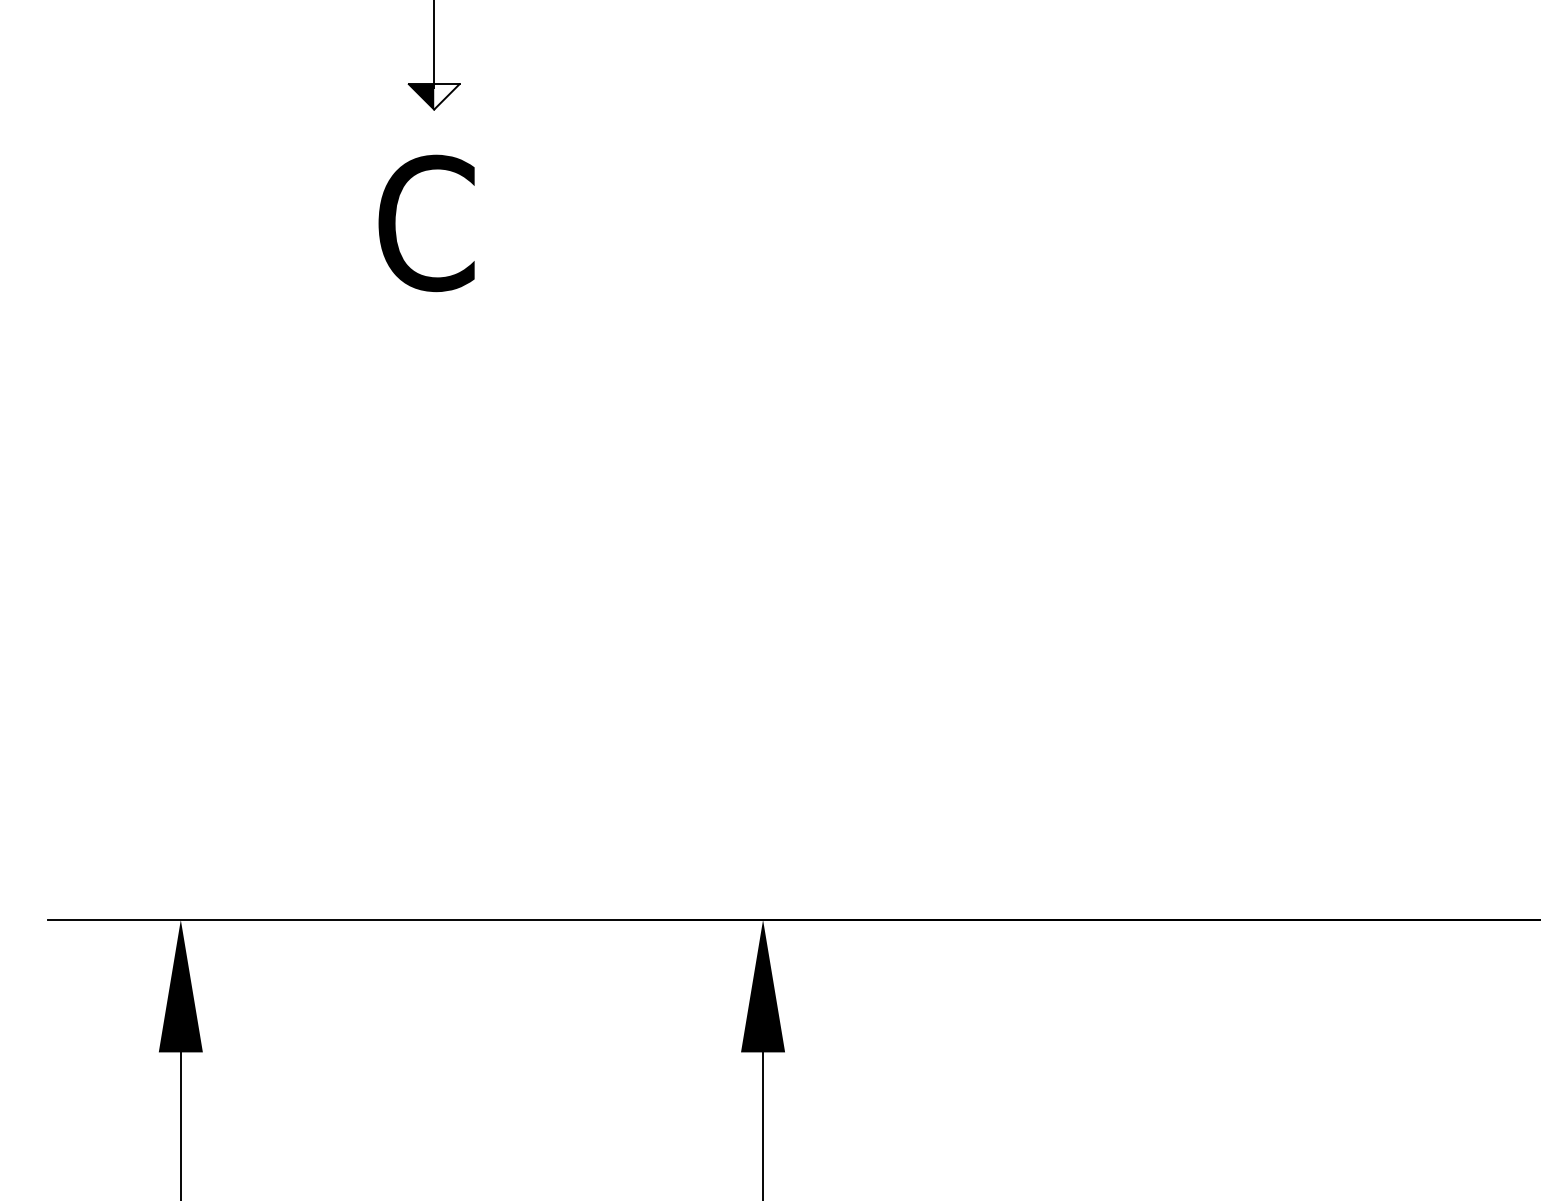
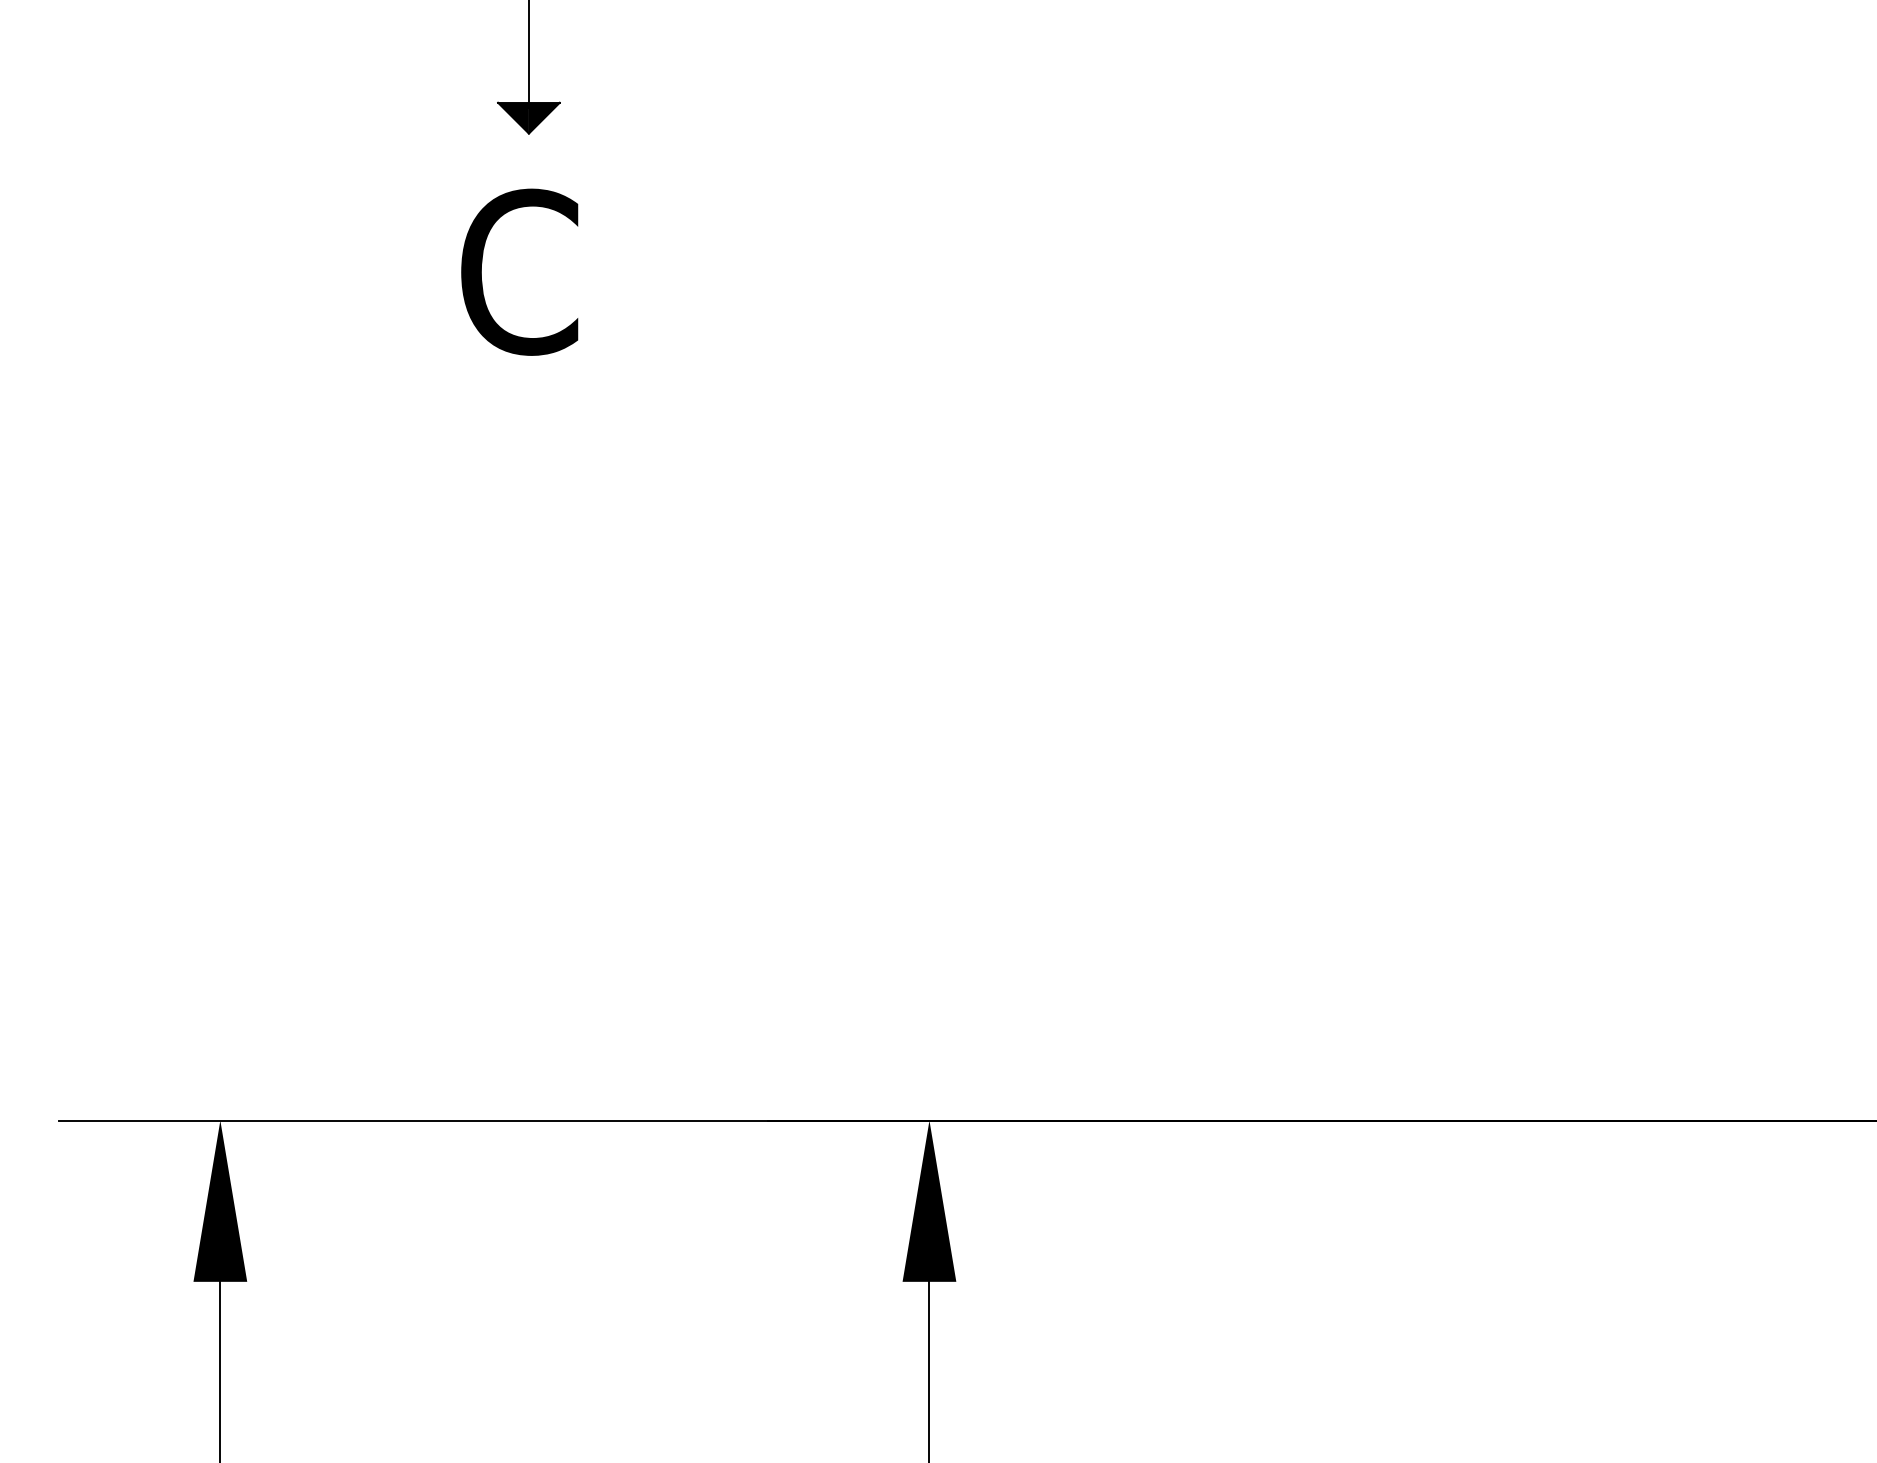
fill: (446, 96) -> (543, 117), added

